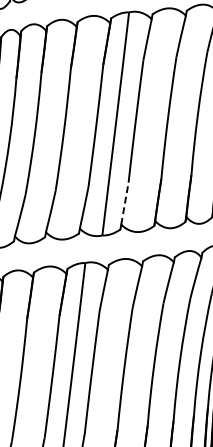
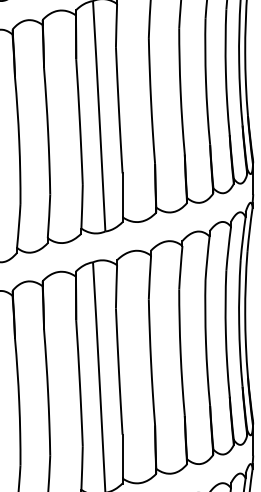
line: (124, 203) -> (122, 195), dashed -> solid

